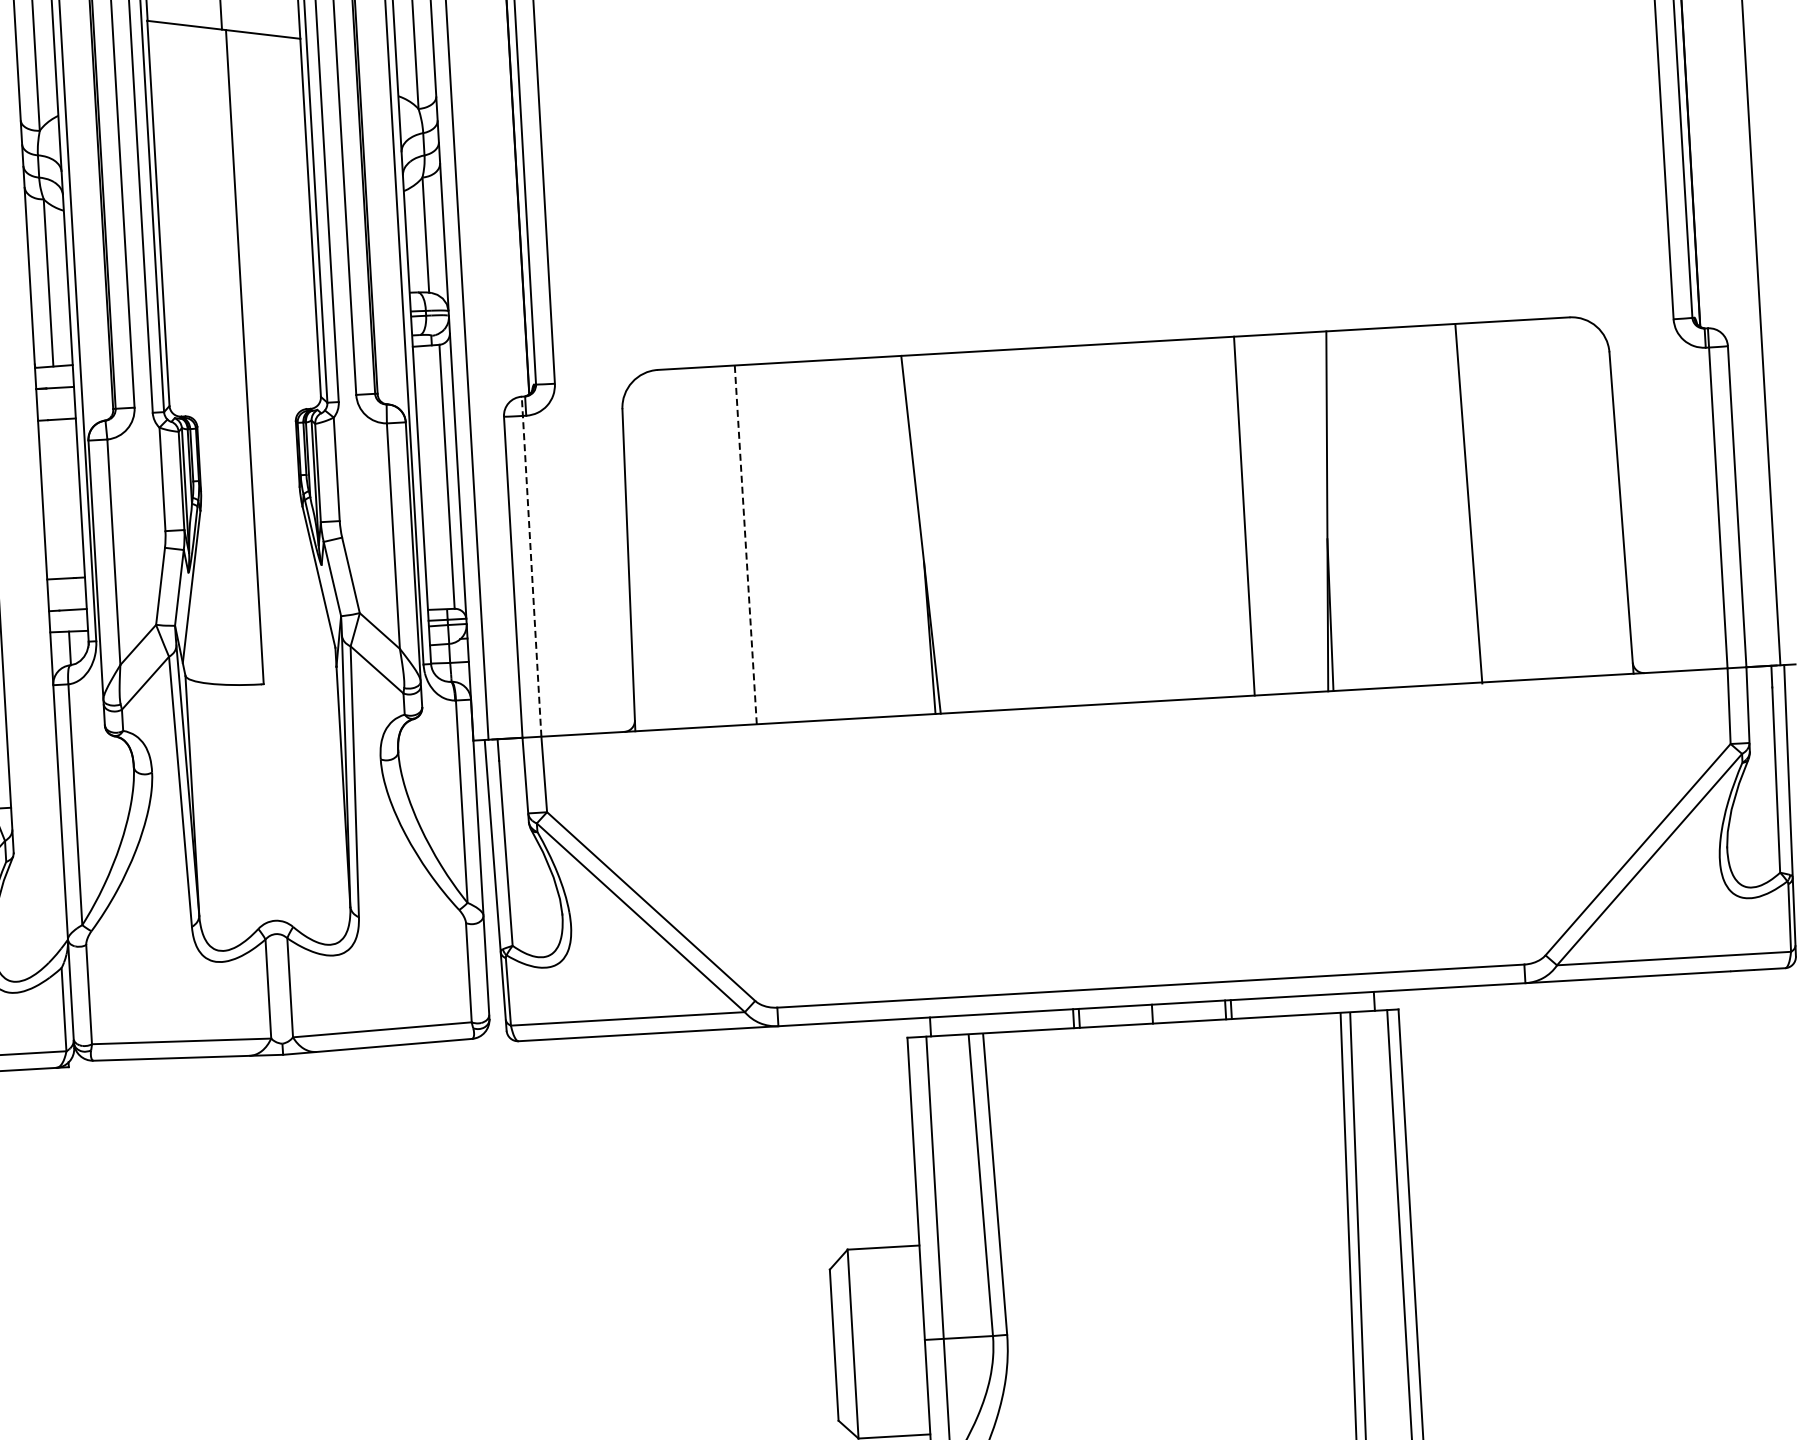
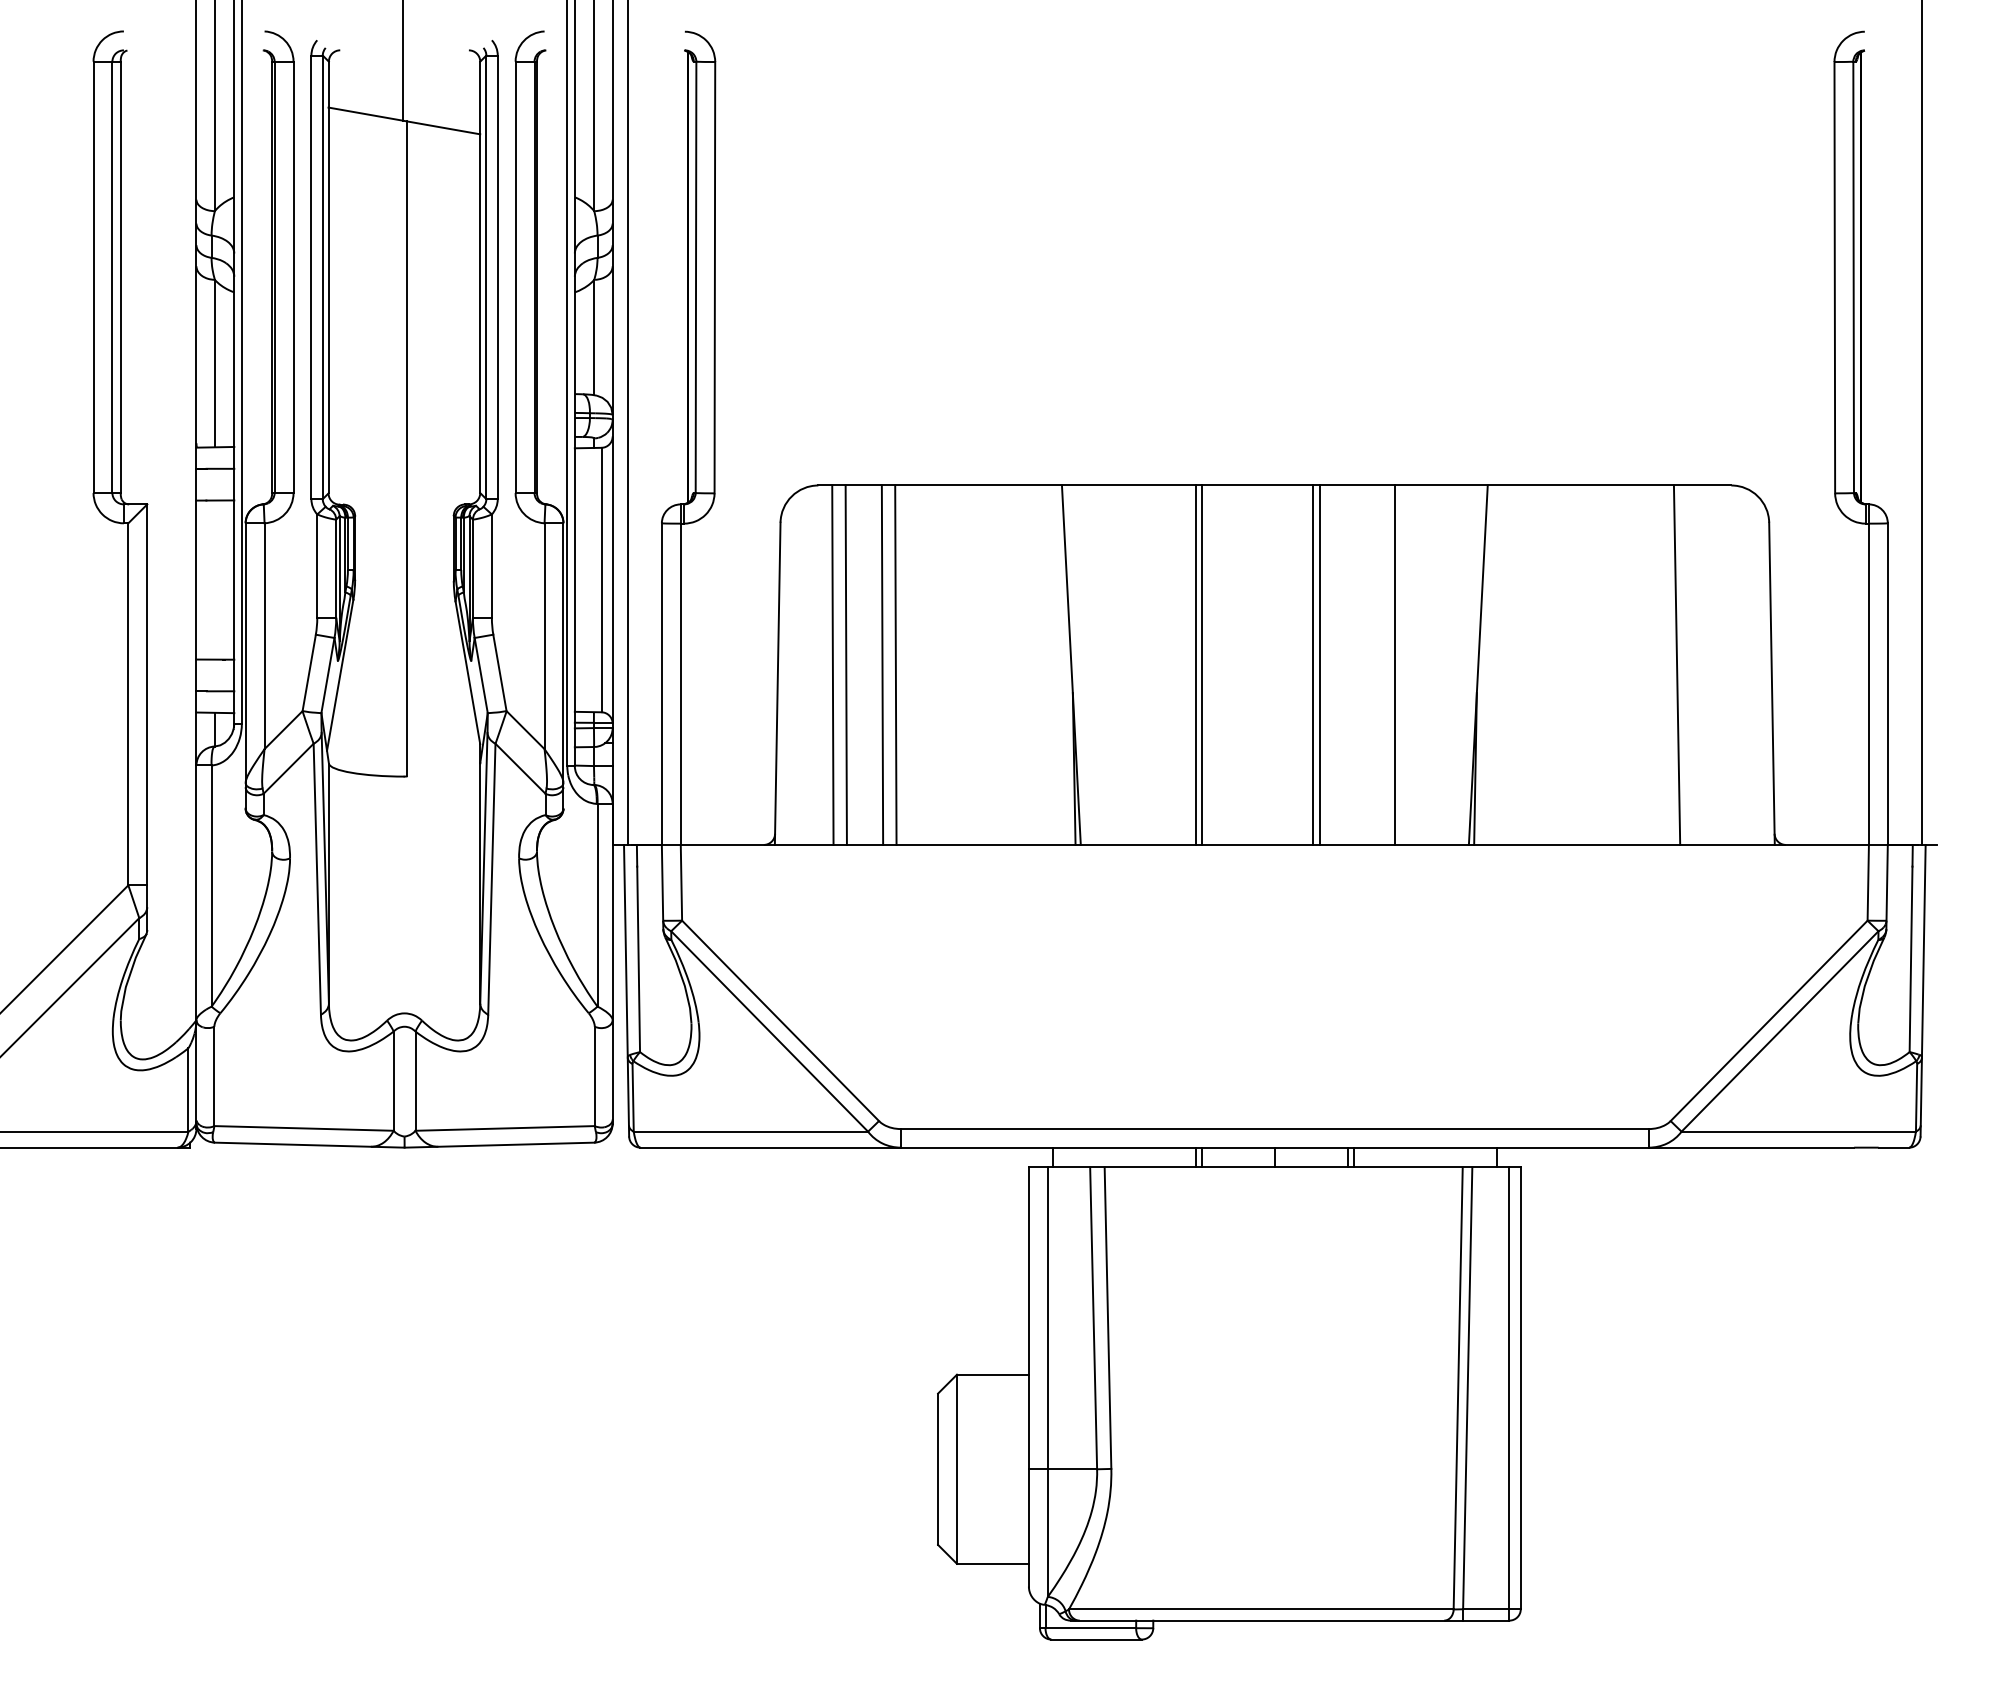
line: (1468, 503) -> (1676, 664), moved
line: (1168, 519) -> (1319, 664), added
line: (1161, 520) -> (1312, 664), added
line: (1044, 526) -> (1195, 664), added
line: (1050, 526) -> (1201, 664), added
line: (732, 544) -> (882, 664), added
line: (745, 545) -> (895, 665), dashed -> solid
line: (682, 547) -> (832, 664), added
line: (695, 547) -> (845, 664), added
line: (531, 566) -> (680, 674), dashed -> solid

